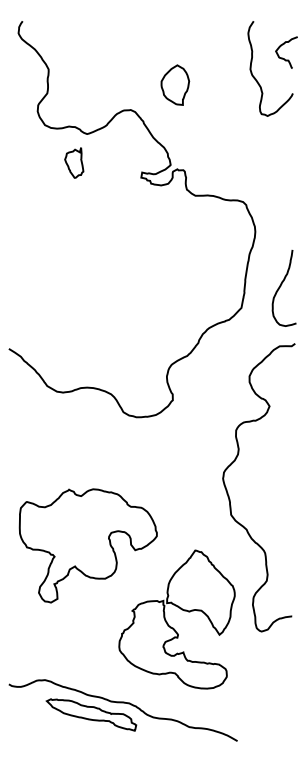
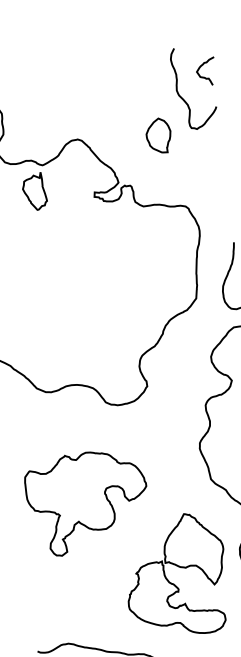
part: (175, 84) -> (158, 135), moved
part: (74, 162) -> (34, 191), size x1.4
part: (87, 545) -> (87, 502), moved

